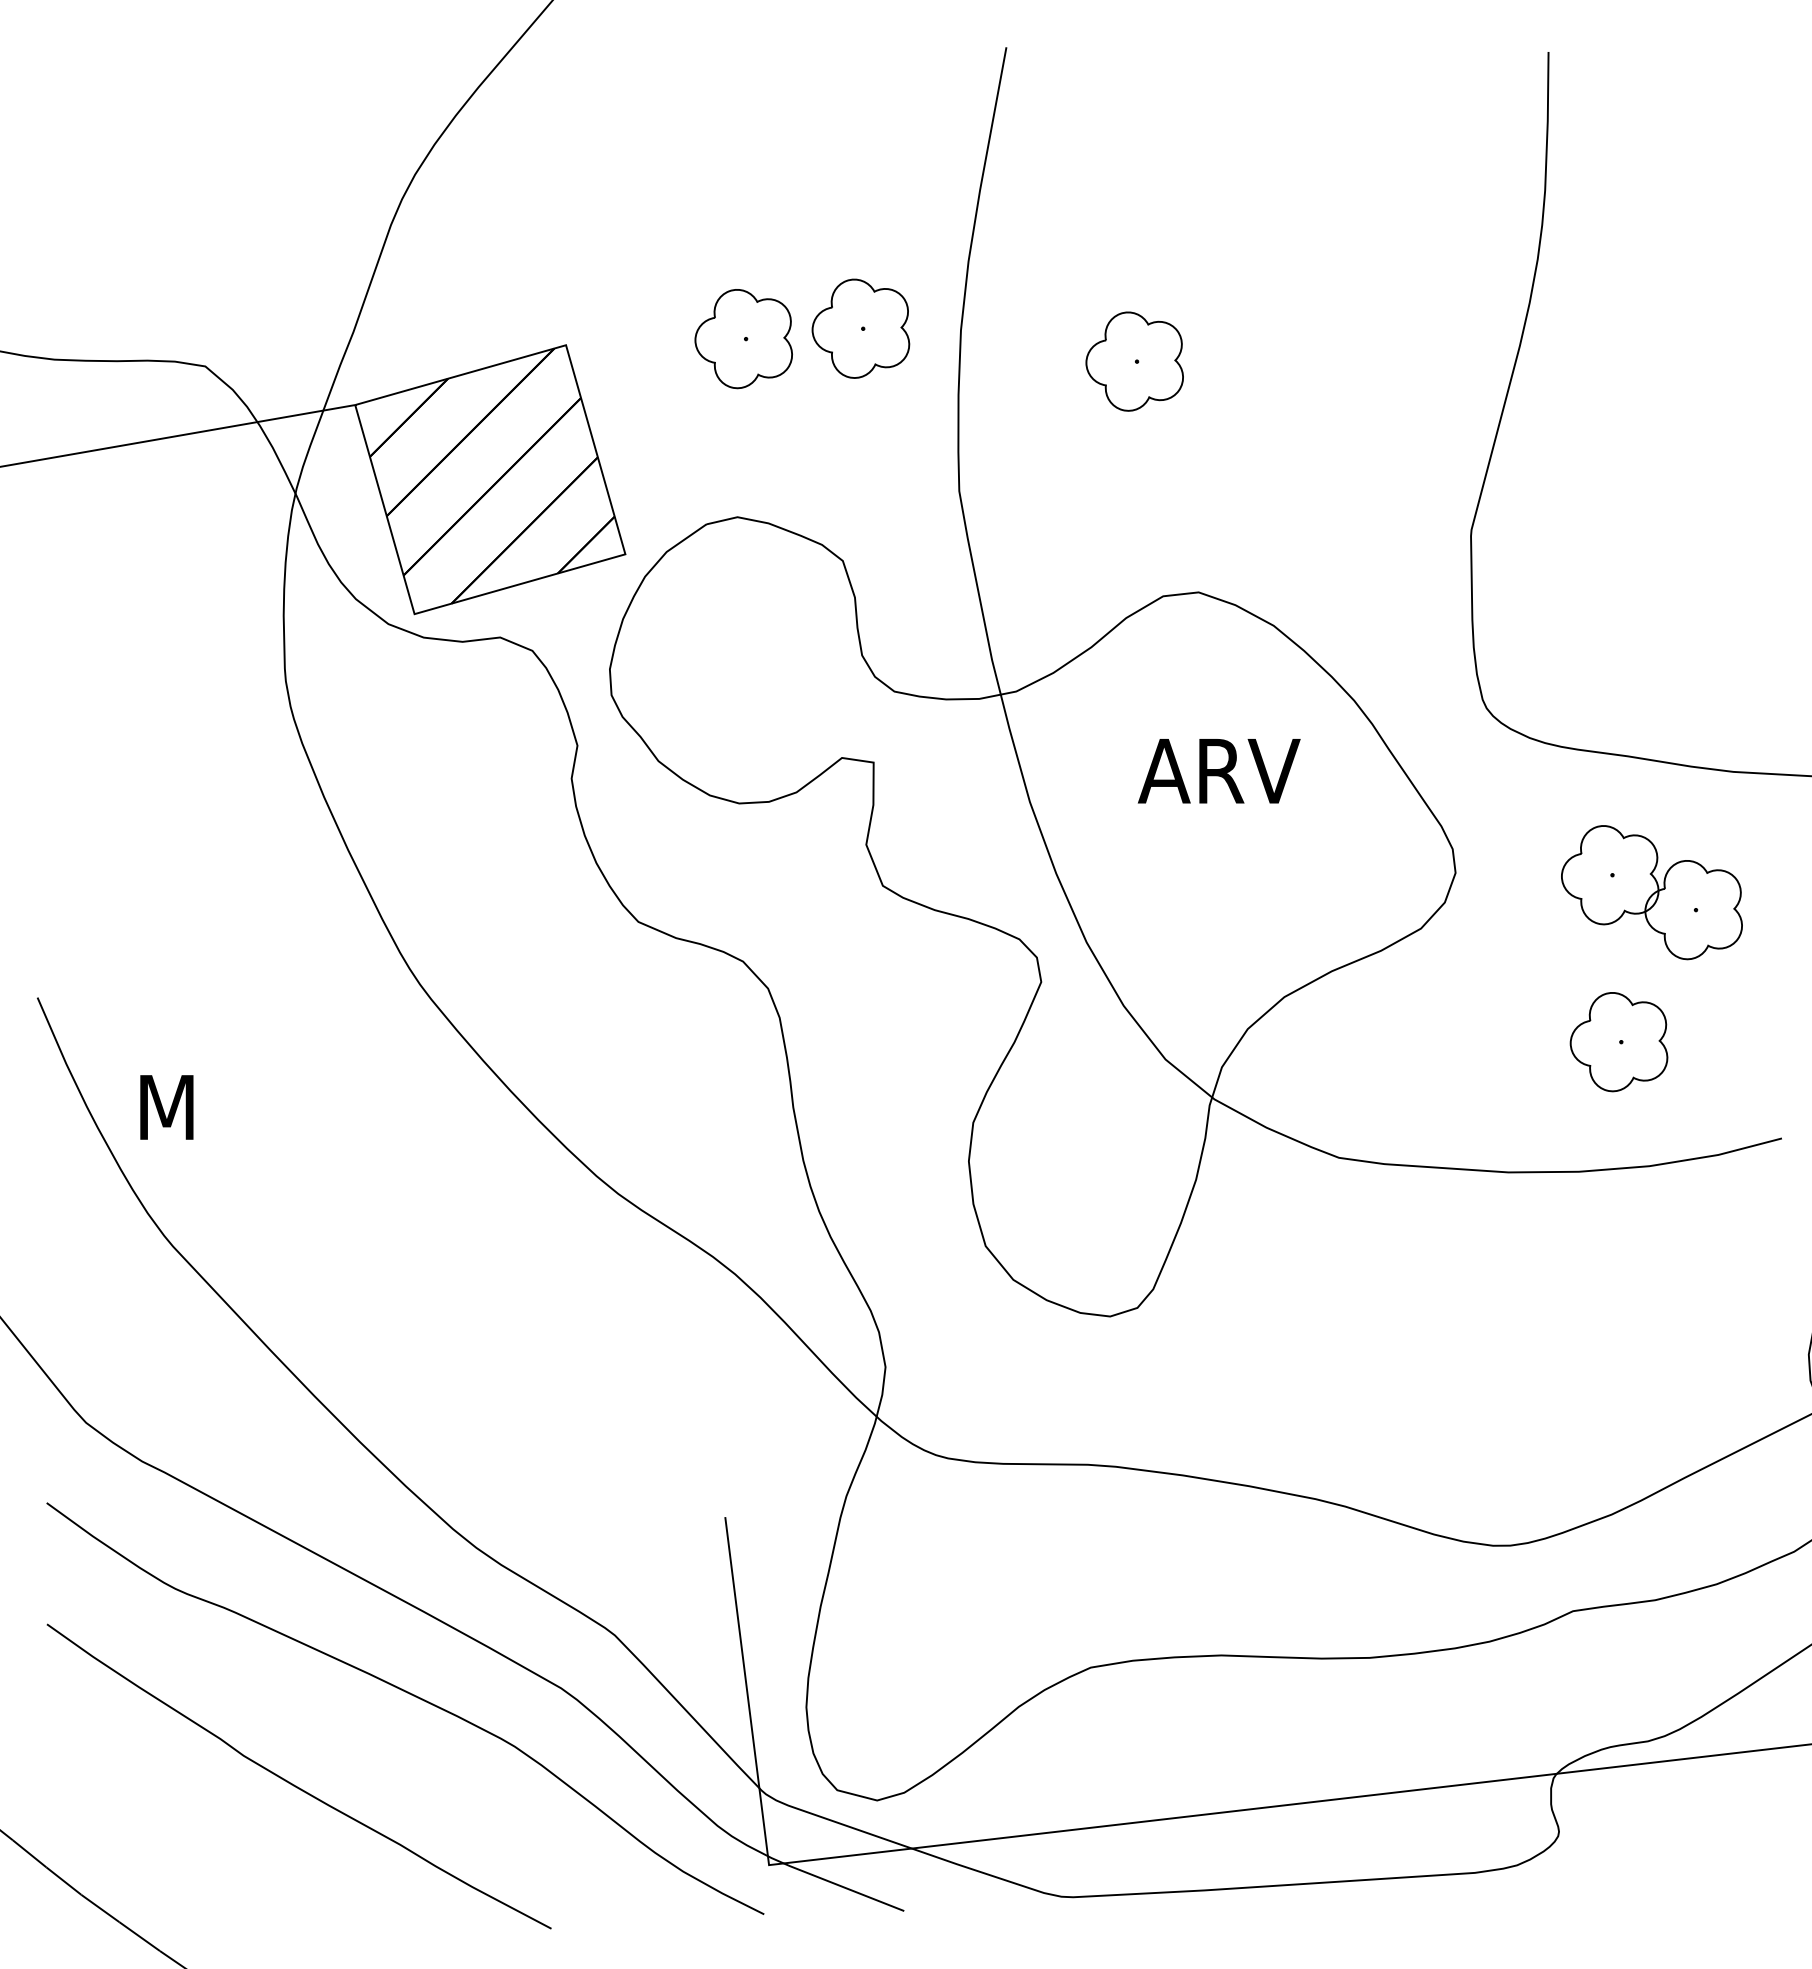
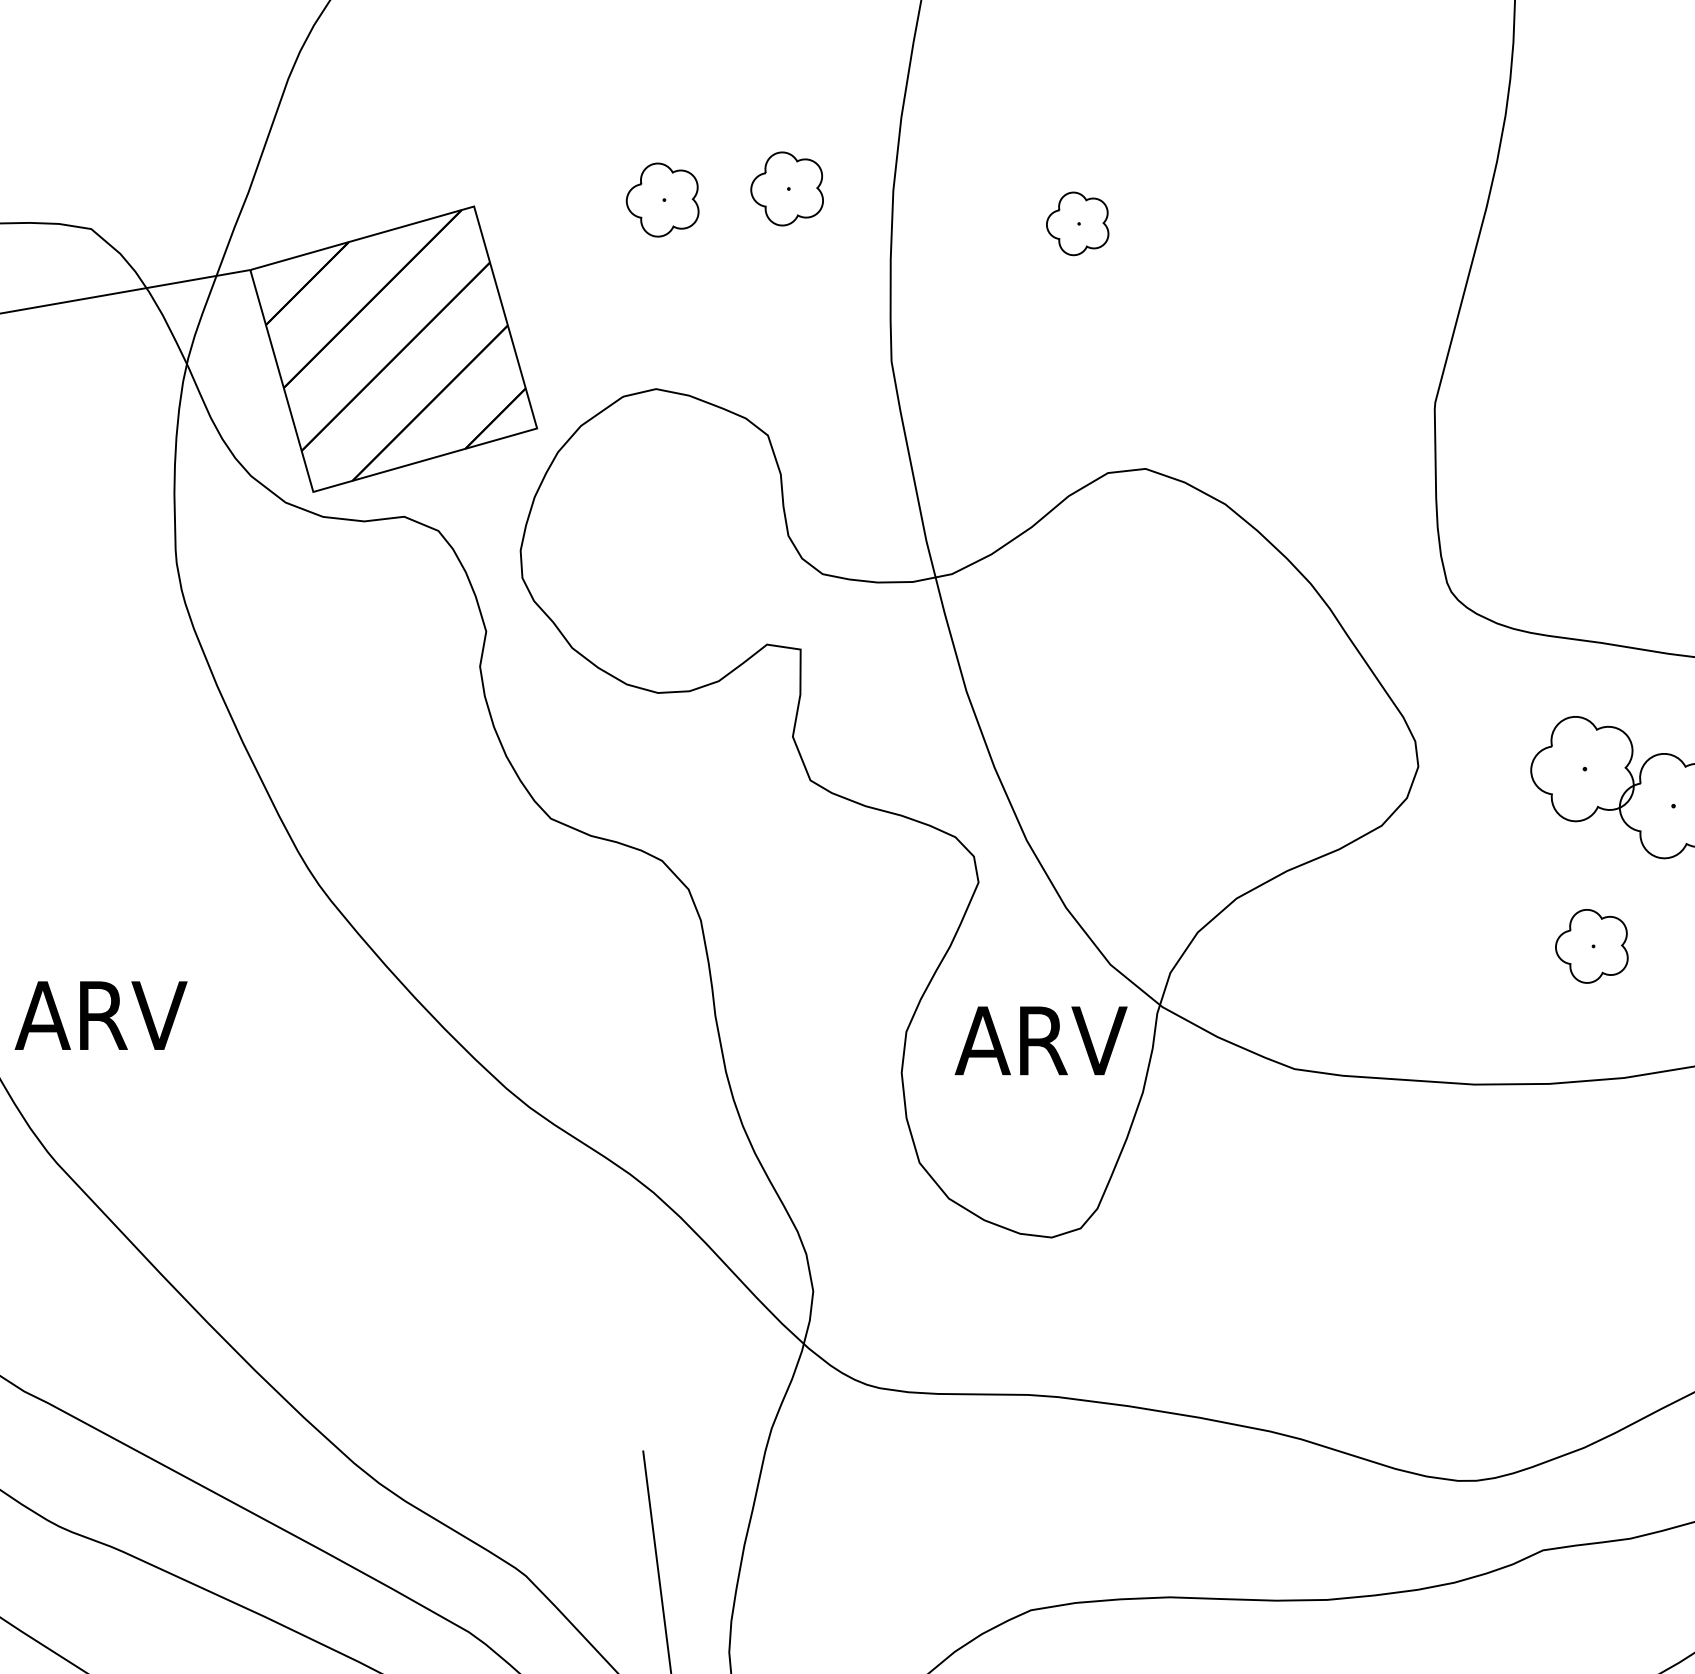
part: (860, 328) -> (786, 188), size x0.7
part: (743, 339) -> (662, 200), size x0.7
part: (1134, 361) -> (1077, 223), size x0.6
text: (1218, 771) -> (1040, 1041), moved
part: (1618, 1042) -> (1591, 946), size x0.7
text: (214, 1107) -> (100, 1015), M -> ARV

